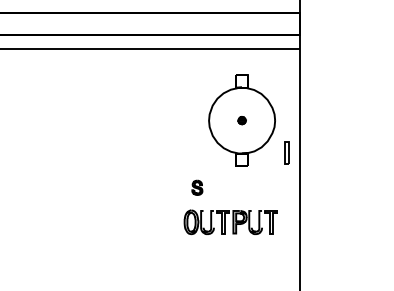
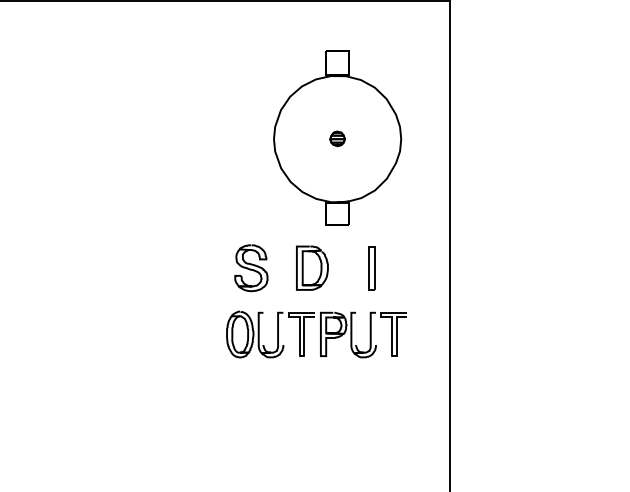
part: (286, 152) -> (371, 267), moved
part: (197, 187) -> (251, 267), size x1.67
part: (228, 187) -> (311, 267), added

